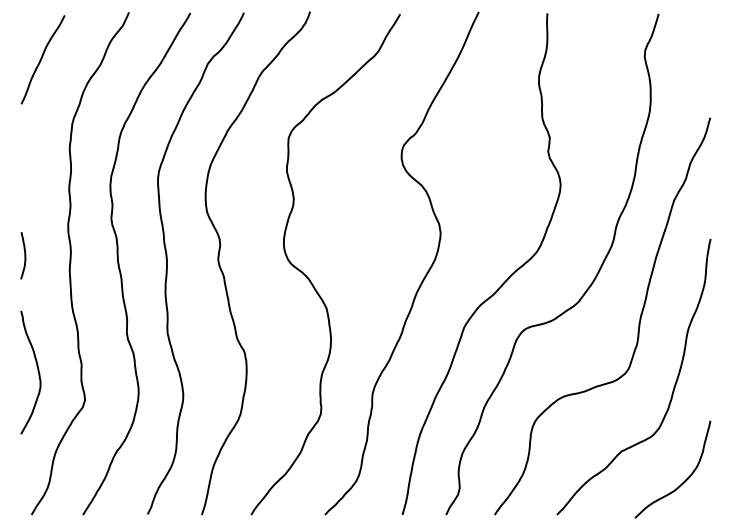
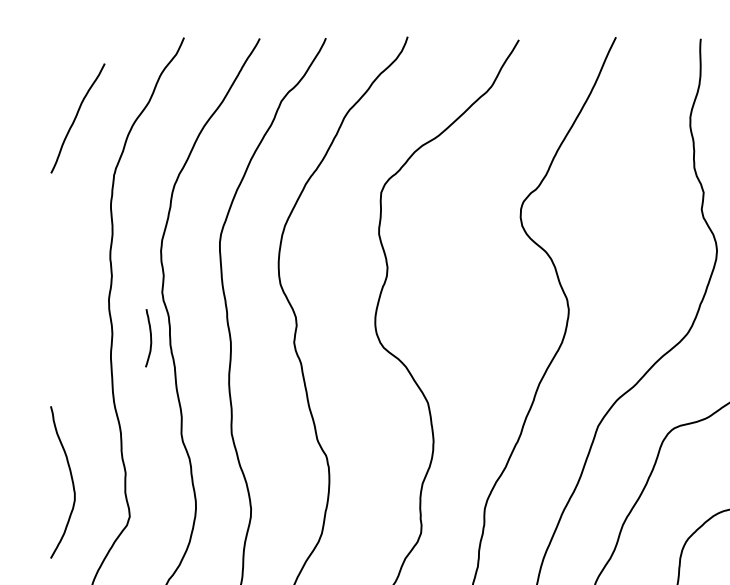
curve: (42, 58) -> (77, 116), moved
curve: (24, 255) -> (150, 337), moved

